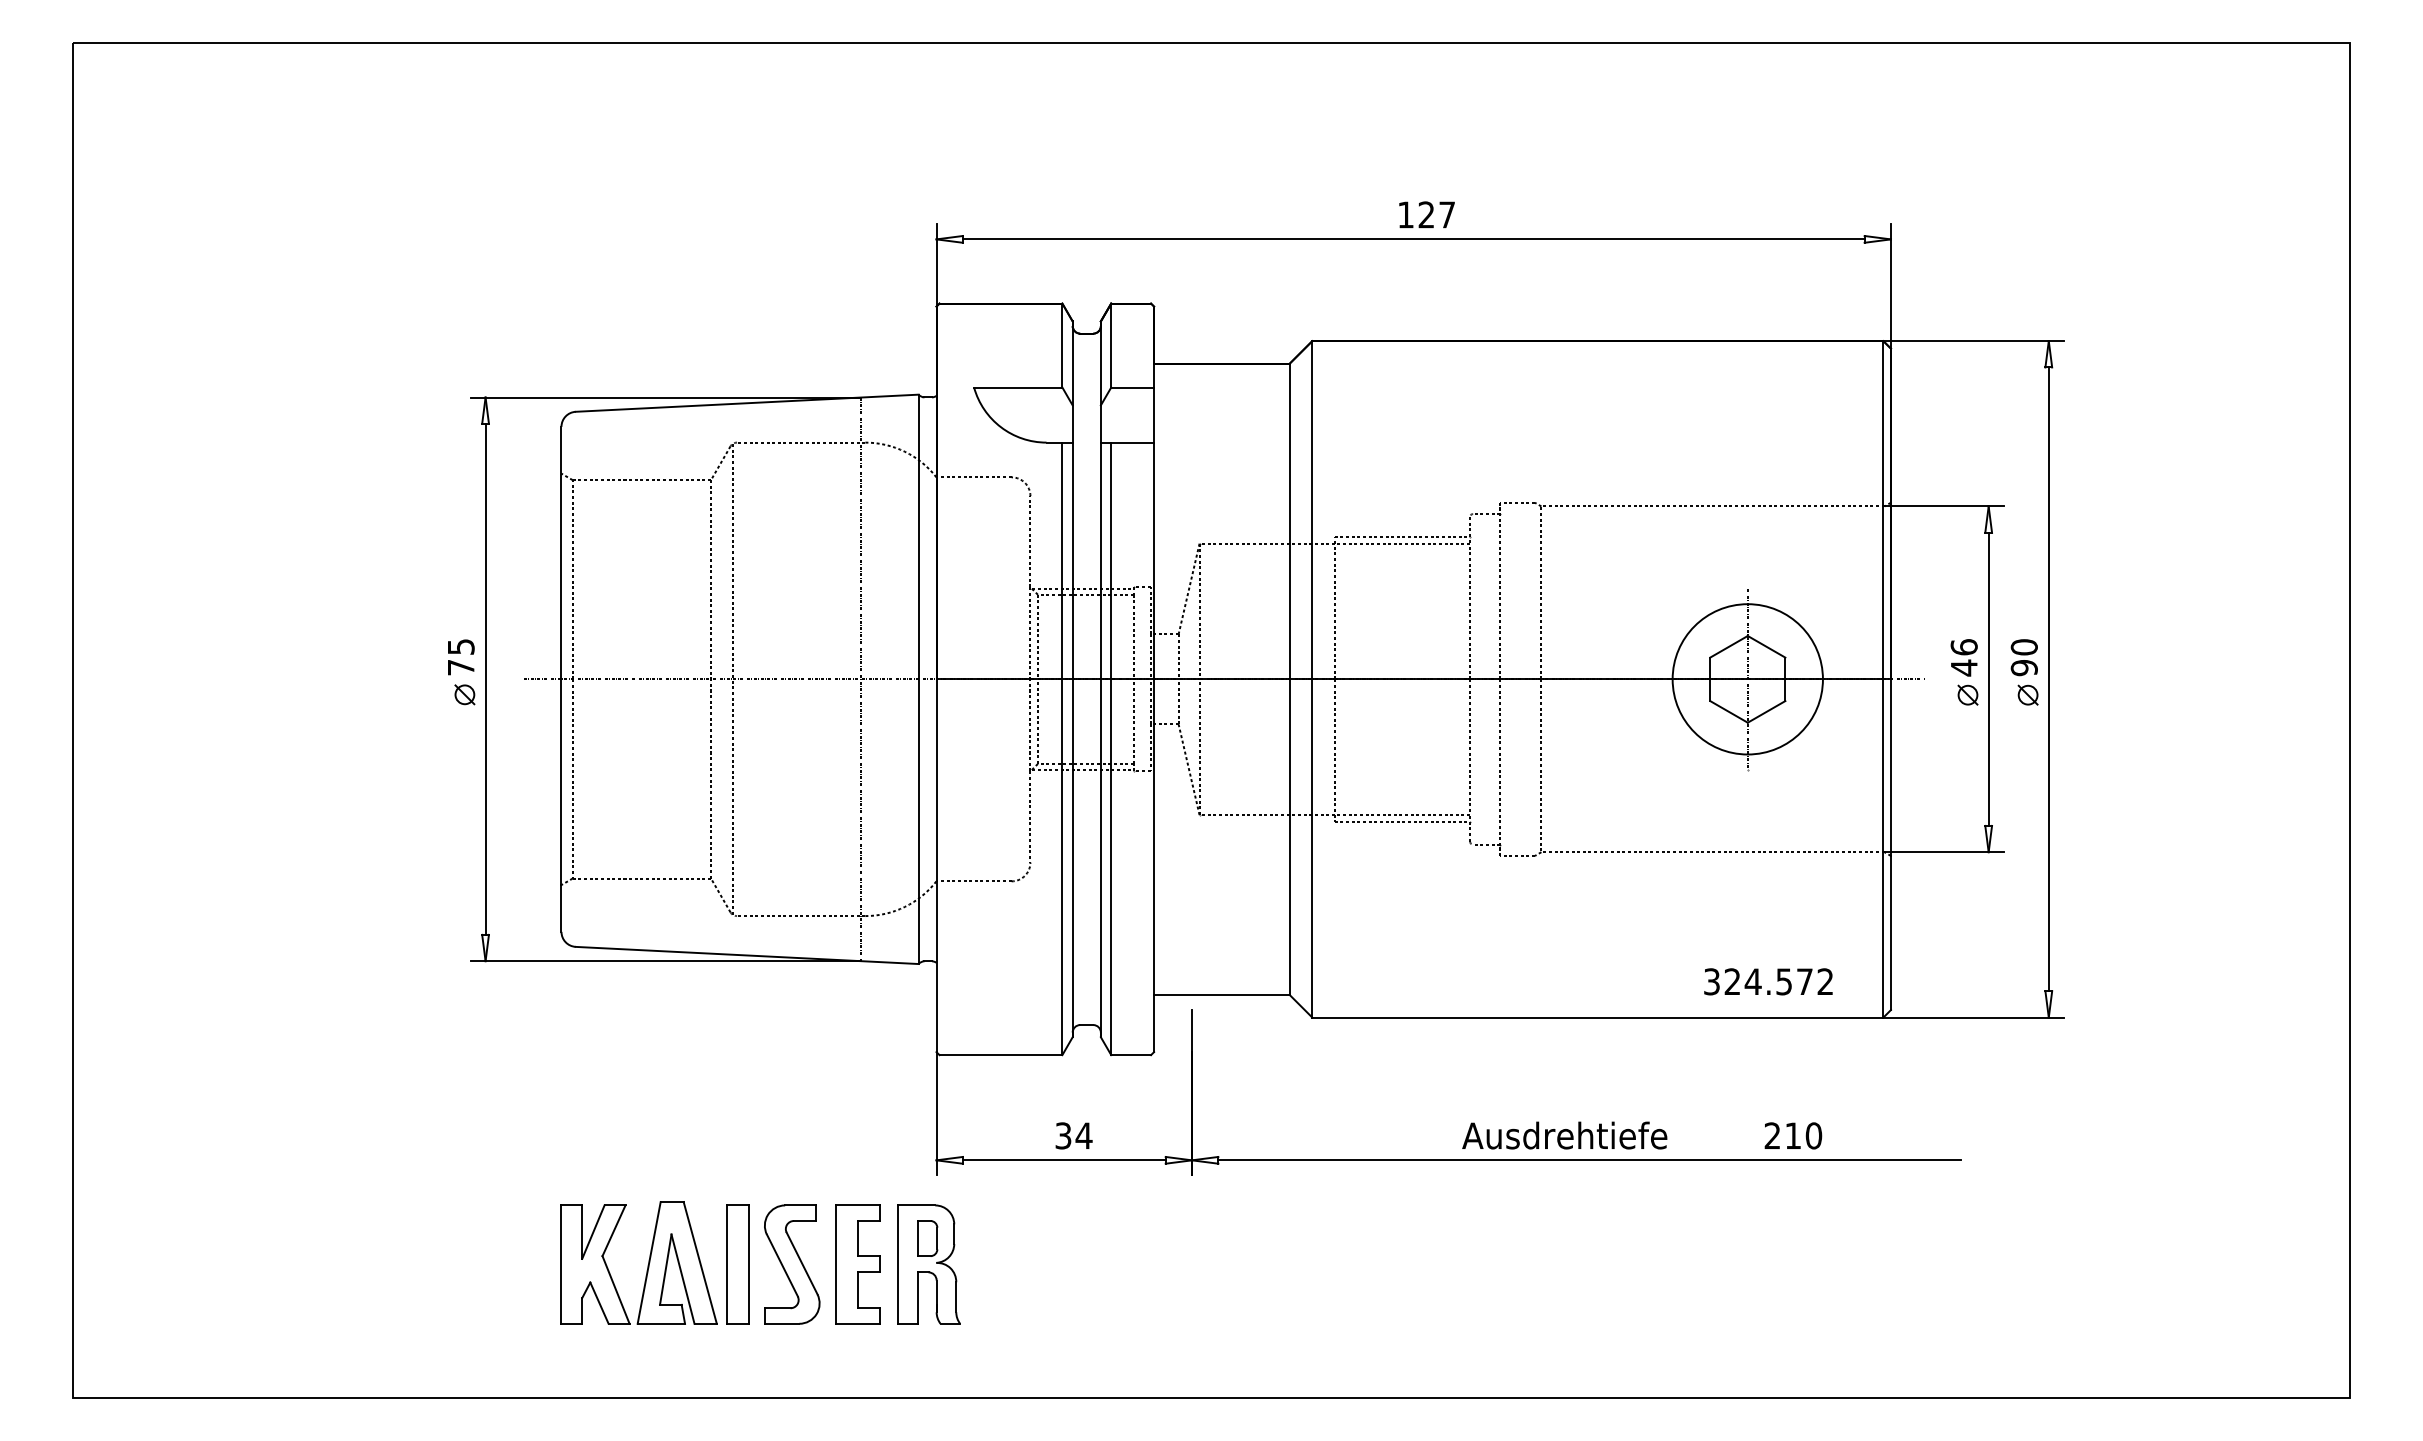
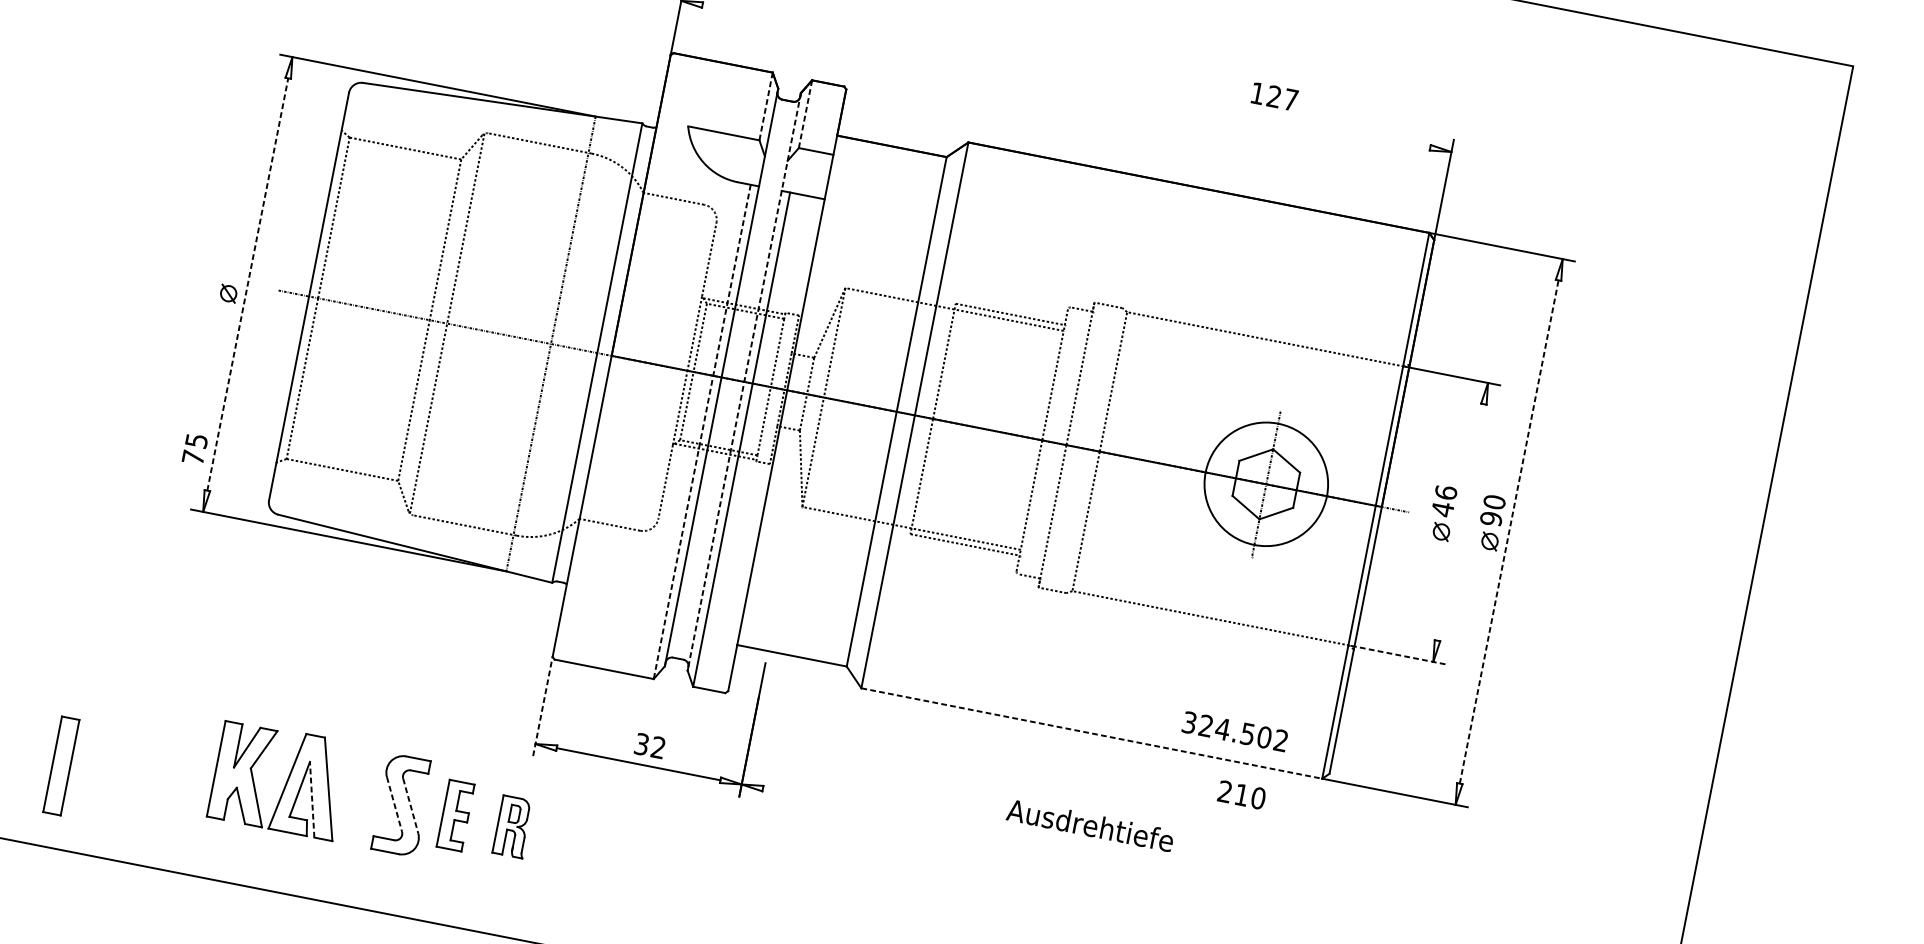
text: (1426, 214) -> (1274, 96), moved
line: (1413, 239) -> (1066, 76), removed
line: (1062, 345) -> (766, 106), solid -> dashed
line: (1111, 345) -> (805, 114), solid -> dashed
text: (461, 657) -> (195, 449), moved
line: (1988, 678) -> (1460, 521), removed
line: (485, 679) -> (247, 284), solid -> dashed
line: (1100, 679) -> (743, 381), solid -> dashed
line: (2048, 679) -> (1508, 532), solid -> dashed
line: (1062, 749) -> (702, 432), solid -> dashed
line: (1944, 852) -> (1397, 655), solid -> dashed
text: (1804, 981) -> (1264, 737), 324.572 -> 324.502
line: (1597, 1017) -> (1091, 733), solid -> dashed
line: (936, 1113) -> (542, 706), solid -> dashed
text: (1083, 1135) -> (658, 747), 34 -> 32
text: (1564, 1135) -> (1090, 825), moved
text: (1793, 1135) -> (1242, 794), moved
line: (1589, 1160) -> (1062, 847), removed
part: (737, 1264) -> (61, 765), moved
line: (802, 1264) -> (410, 806), solid -> dashed
part: (857, 1264) -> (455, 815), size x0.7
part: (928, 1264) -> (512, 826), size x0.6
line: (782, 1266) -> (394, 805), solid -> dashed
line: (682, 1278) -> (311, 799), solid -> dashed

